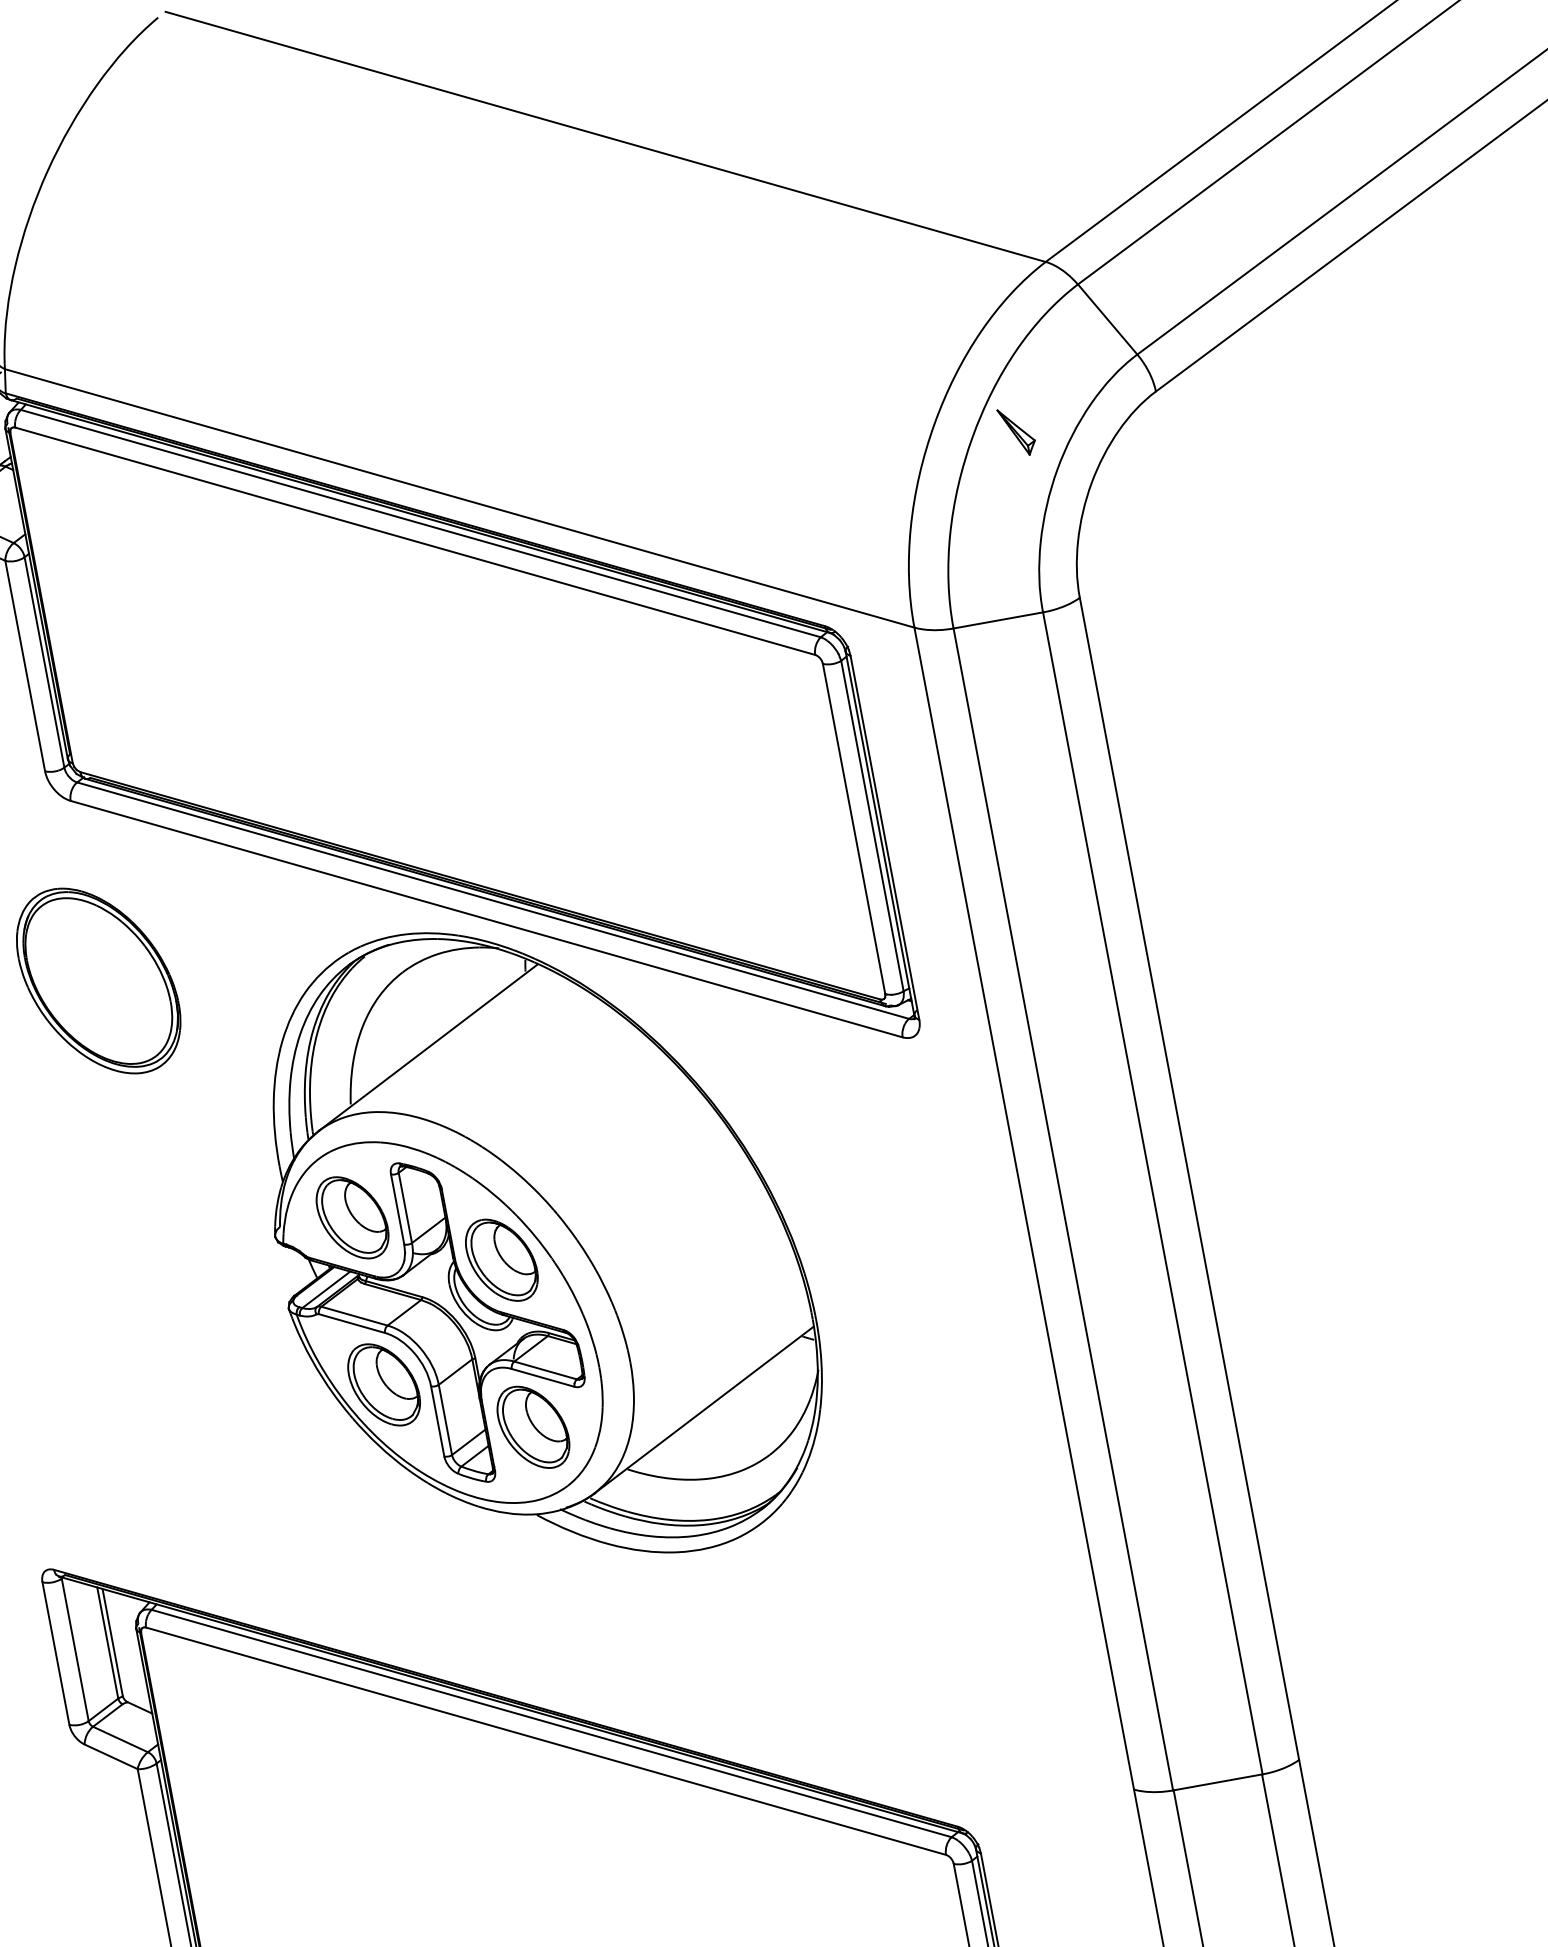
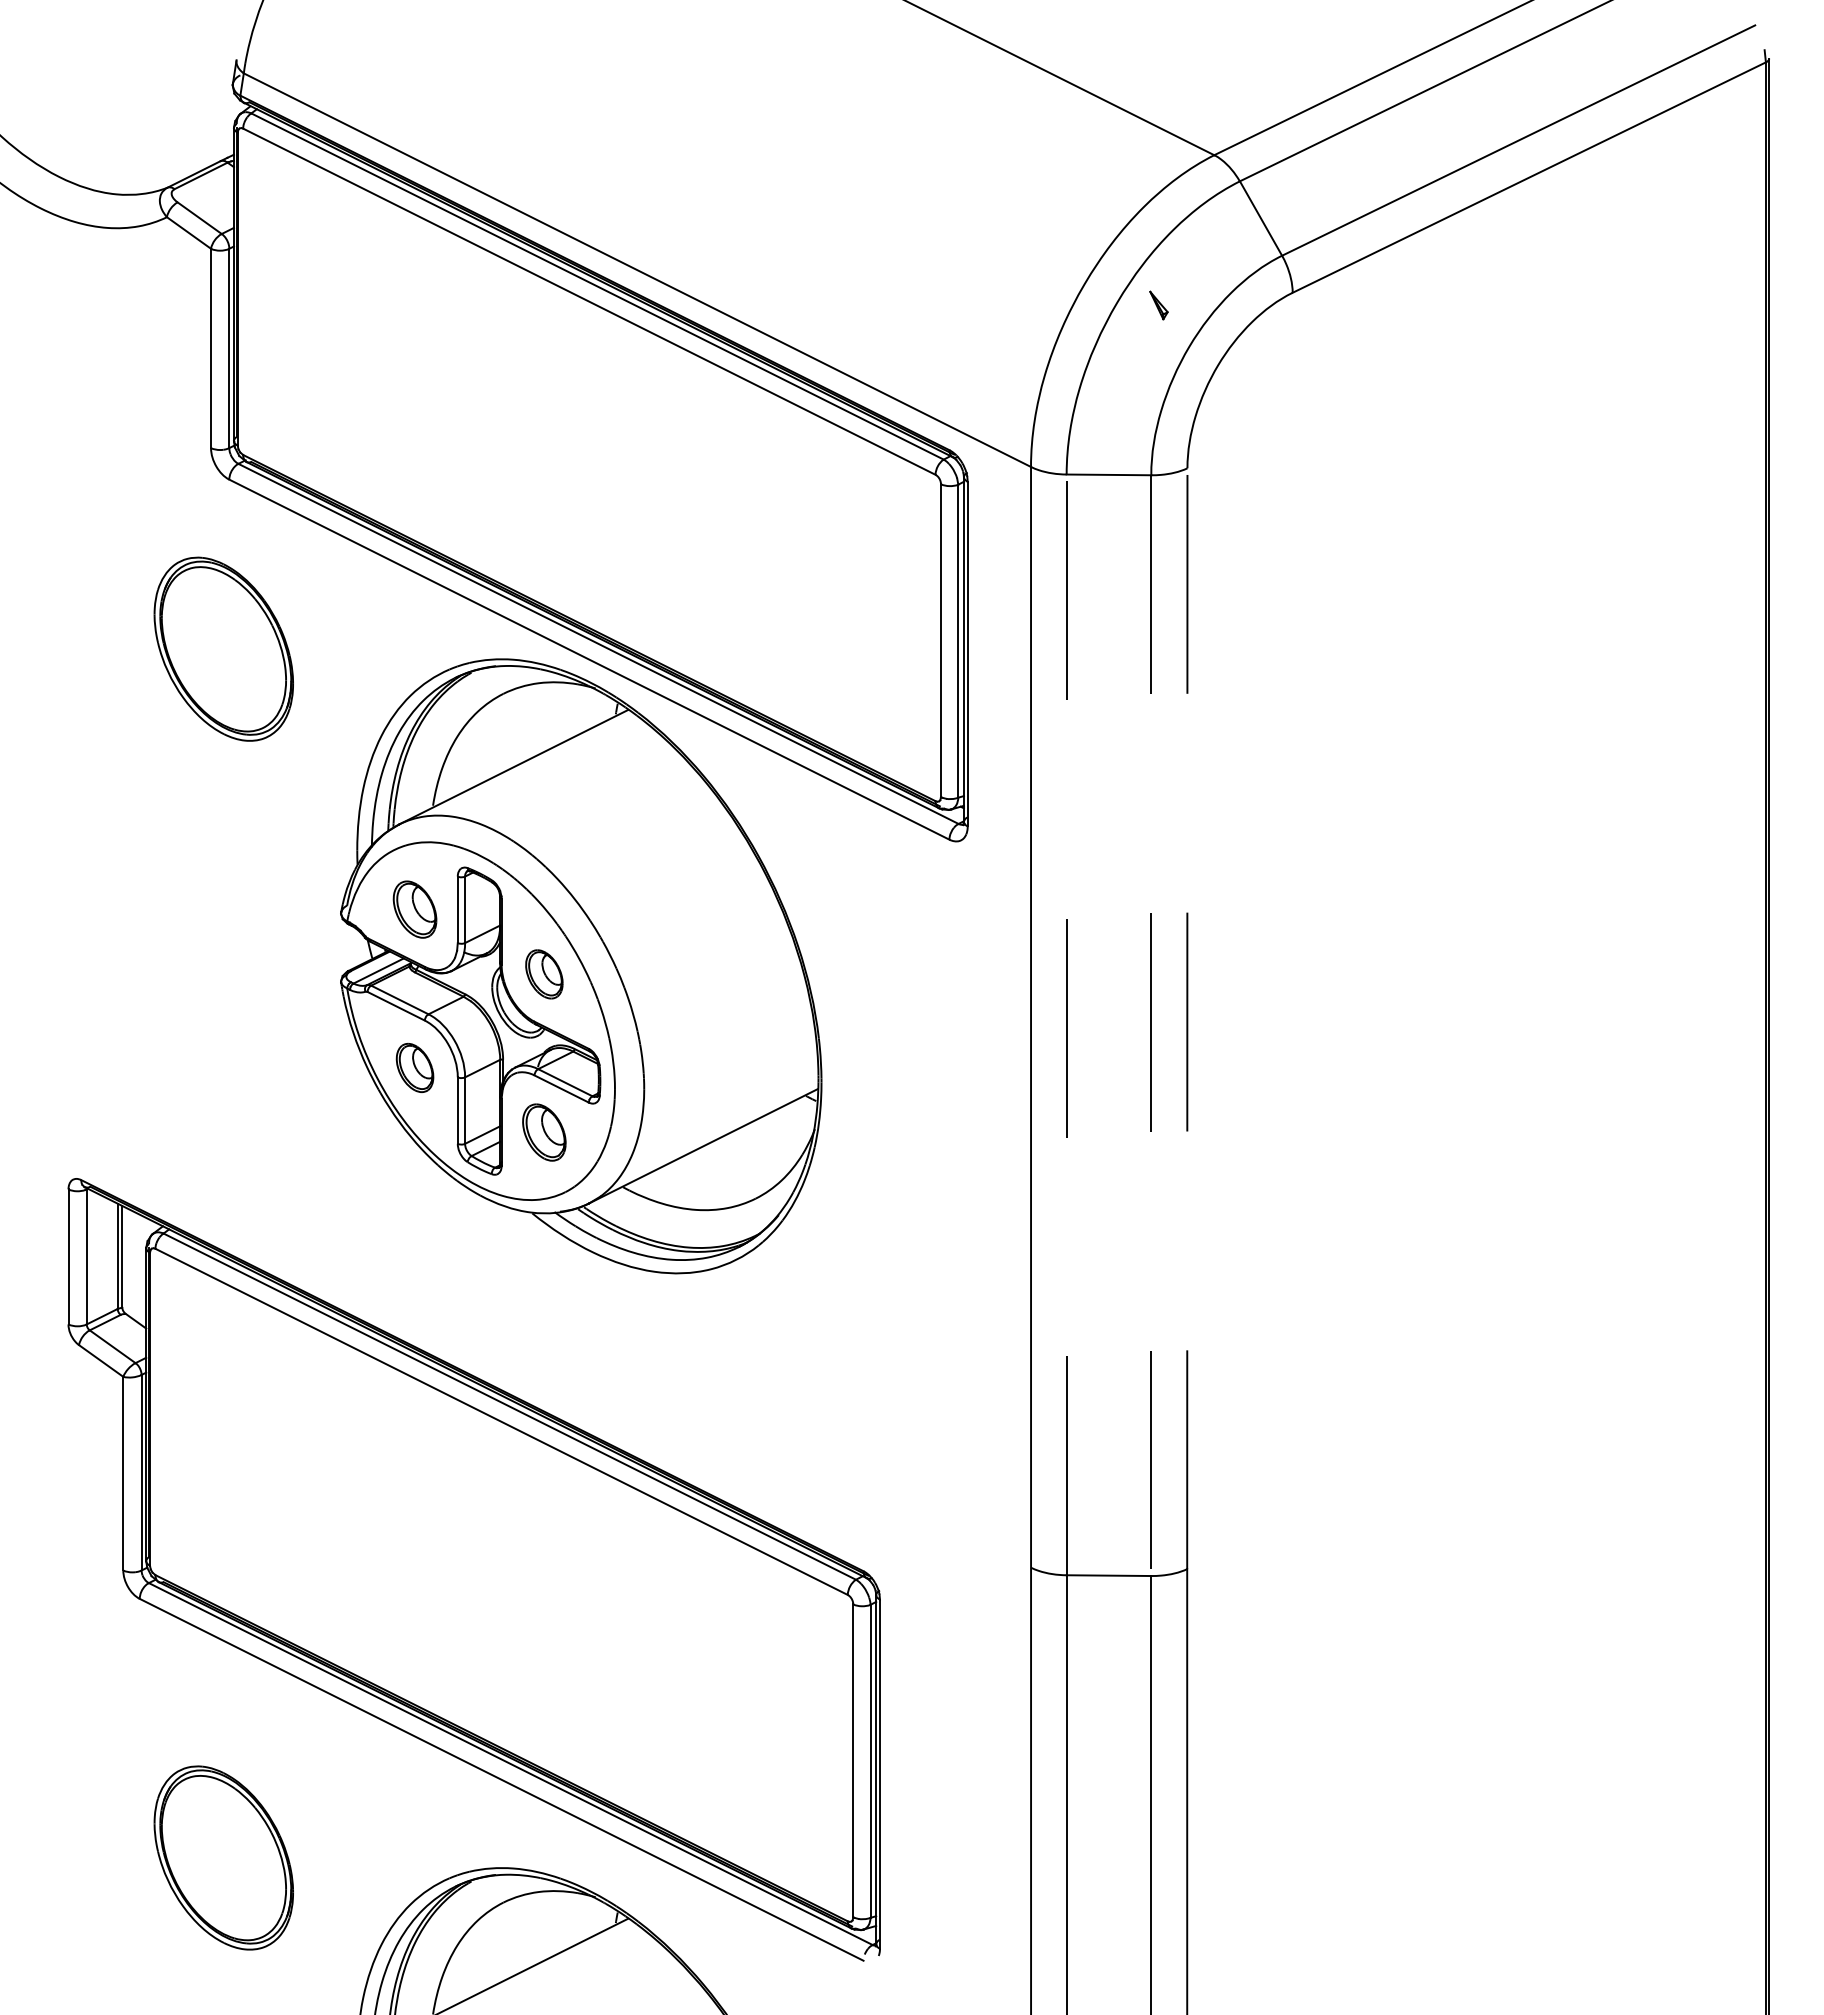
part: (1016, 431) -> (1158, 305), size x0.6
line: (1189, 1178) -> (1187, 1018), solid -> dashed
line: (1153, 1194) -> (1151, 1026), solid -> dashed
line: (1063, 1209) -> (1066, 1024), solid -> dashed
part: (351, 1217) -> (414, 909), size x0.7
part: (502, 1260) -> (544, 974), size x0.6
part: (383, 1384) -> (414, 1067), size x0.6
part: (533, 1427) -> (544, 1132), size x0.7

